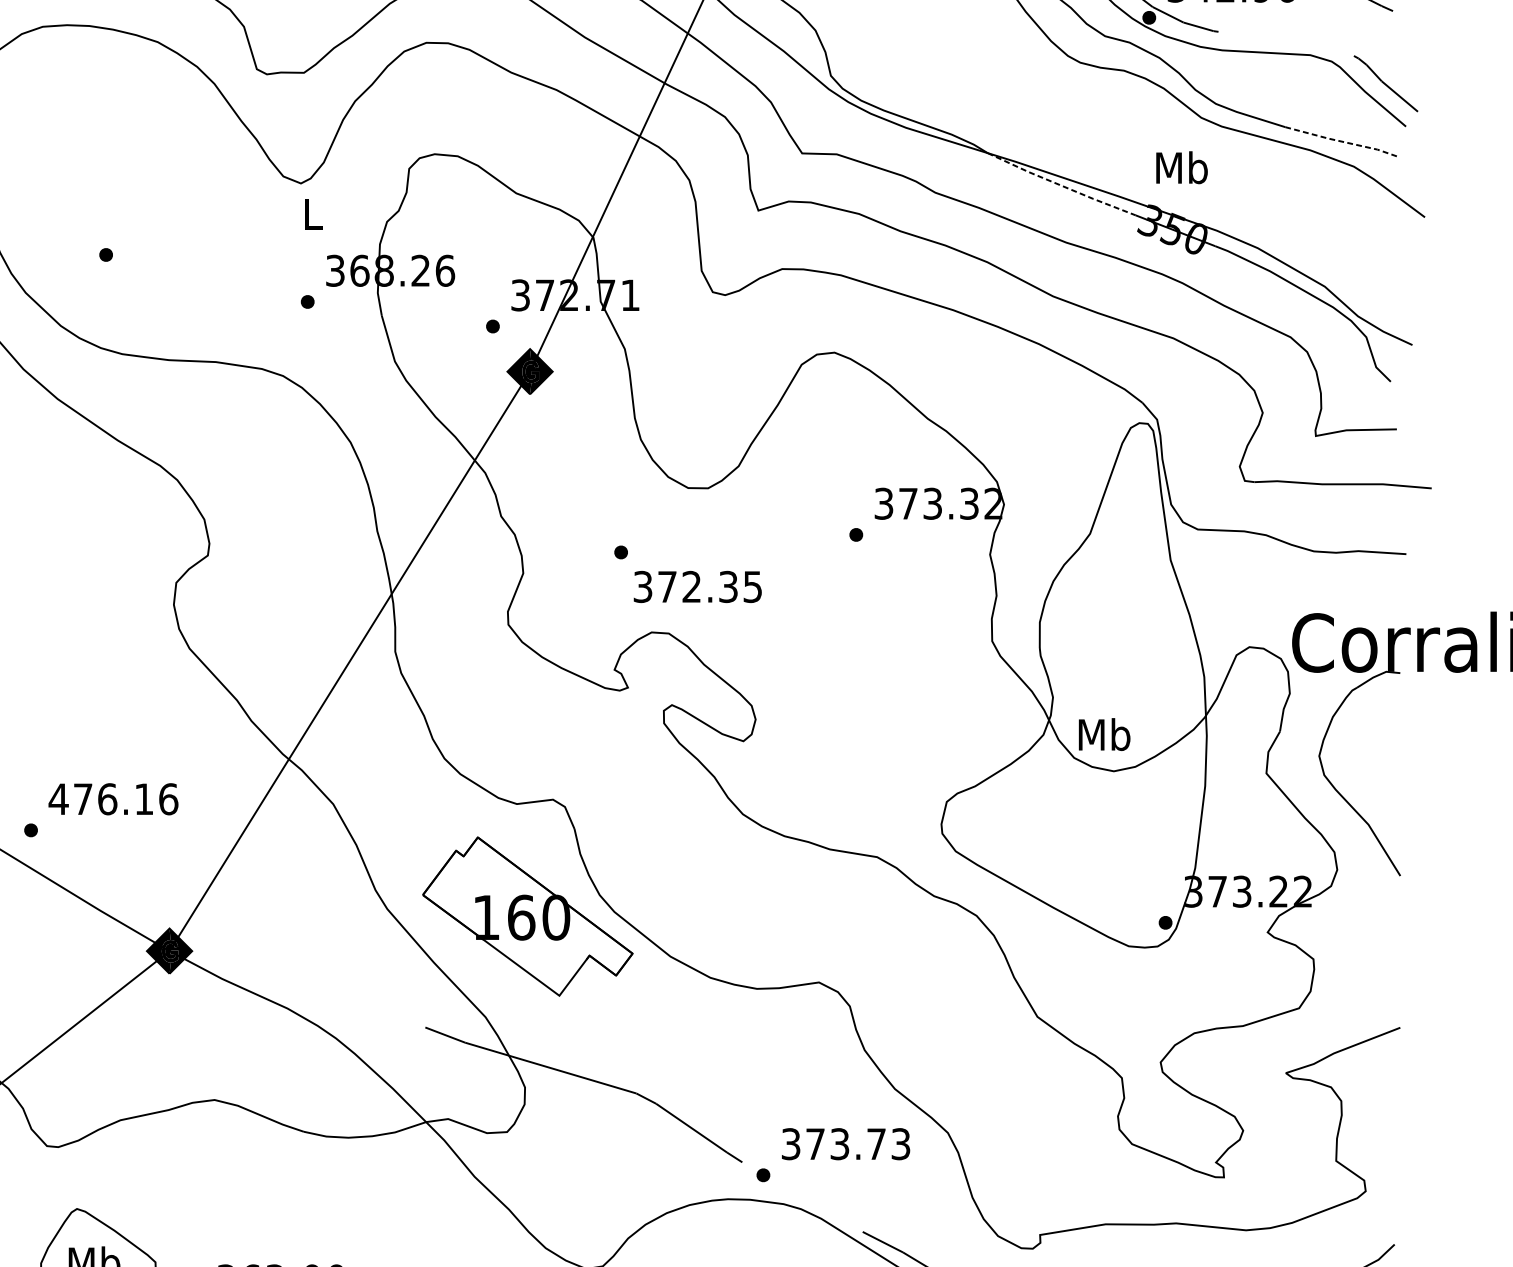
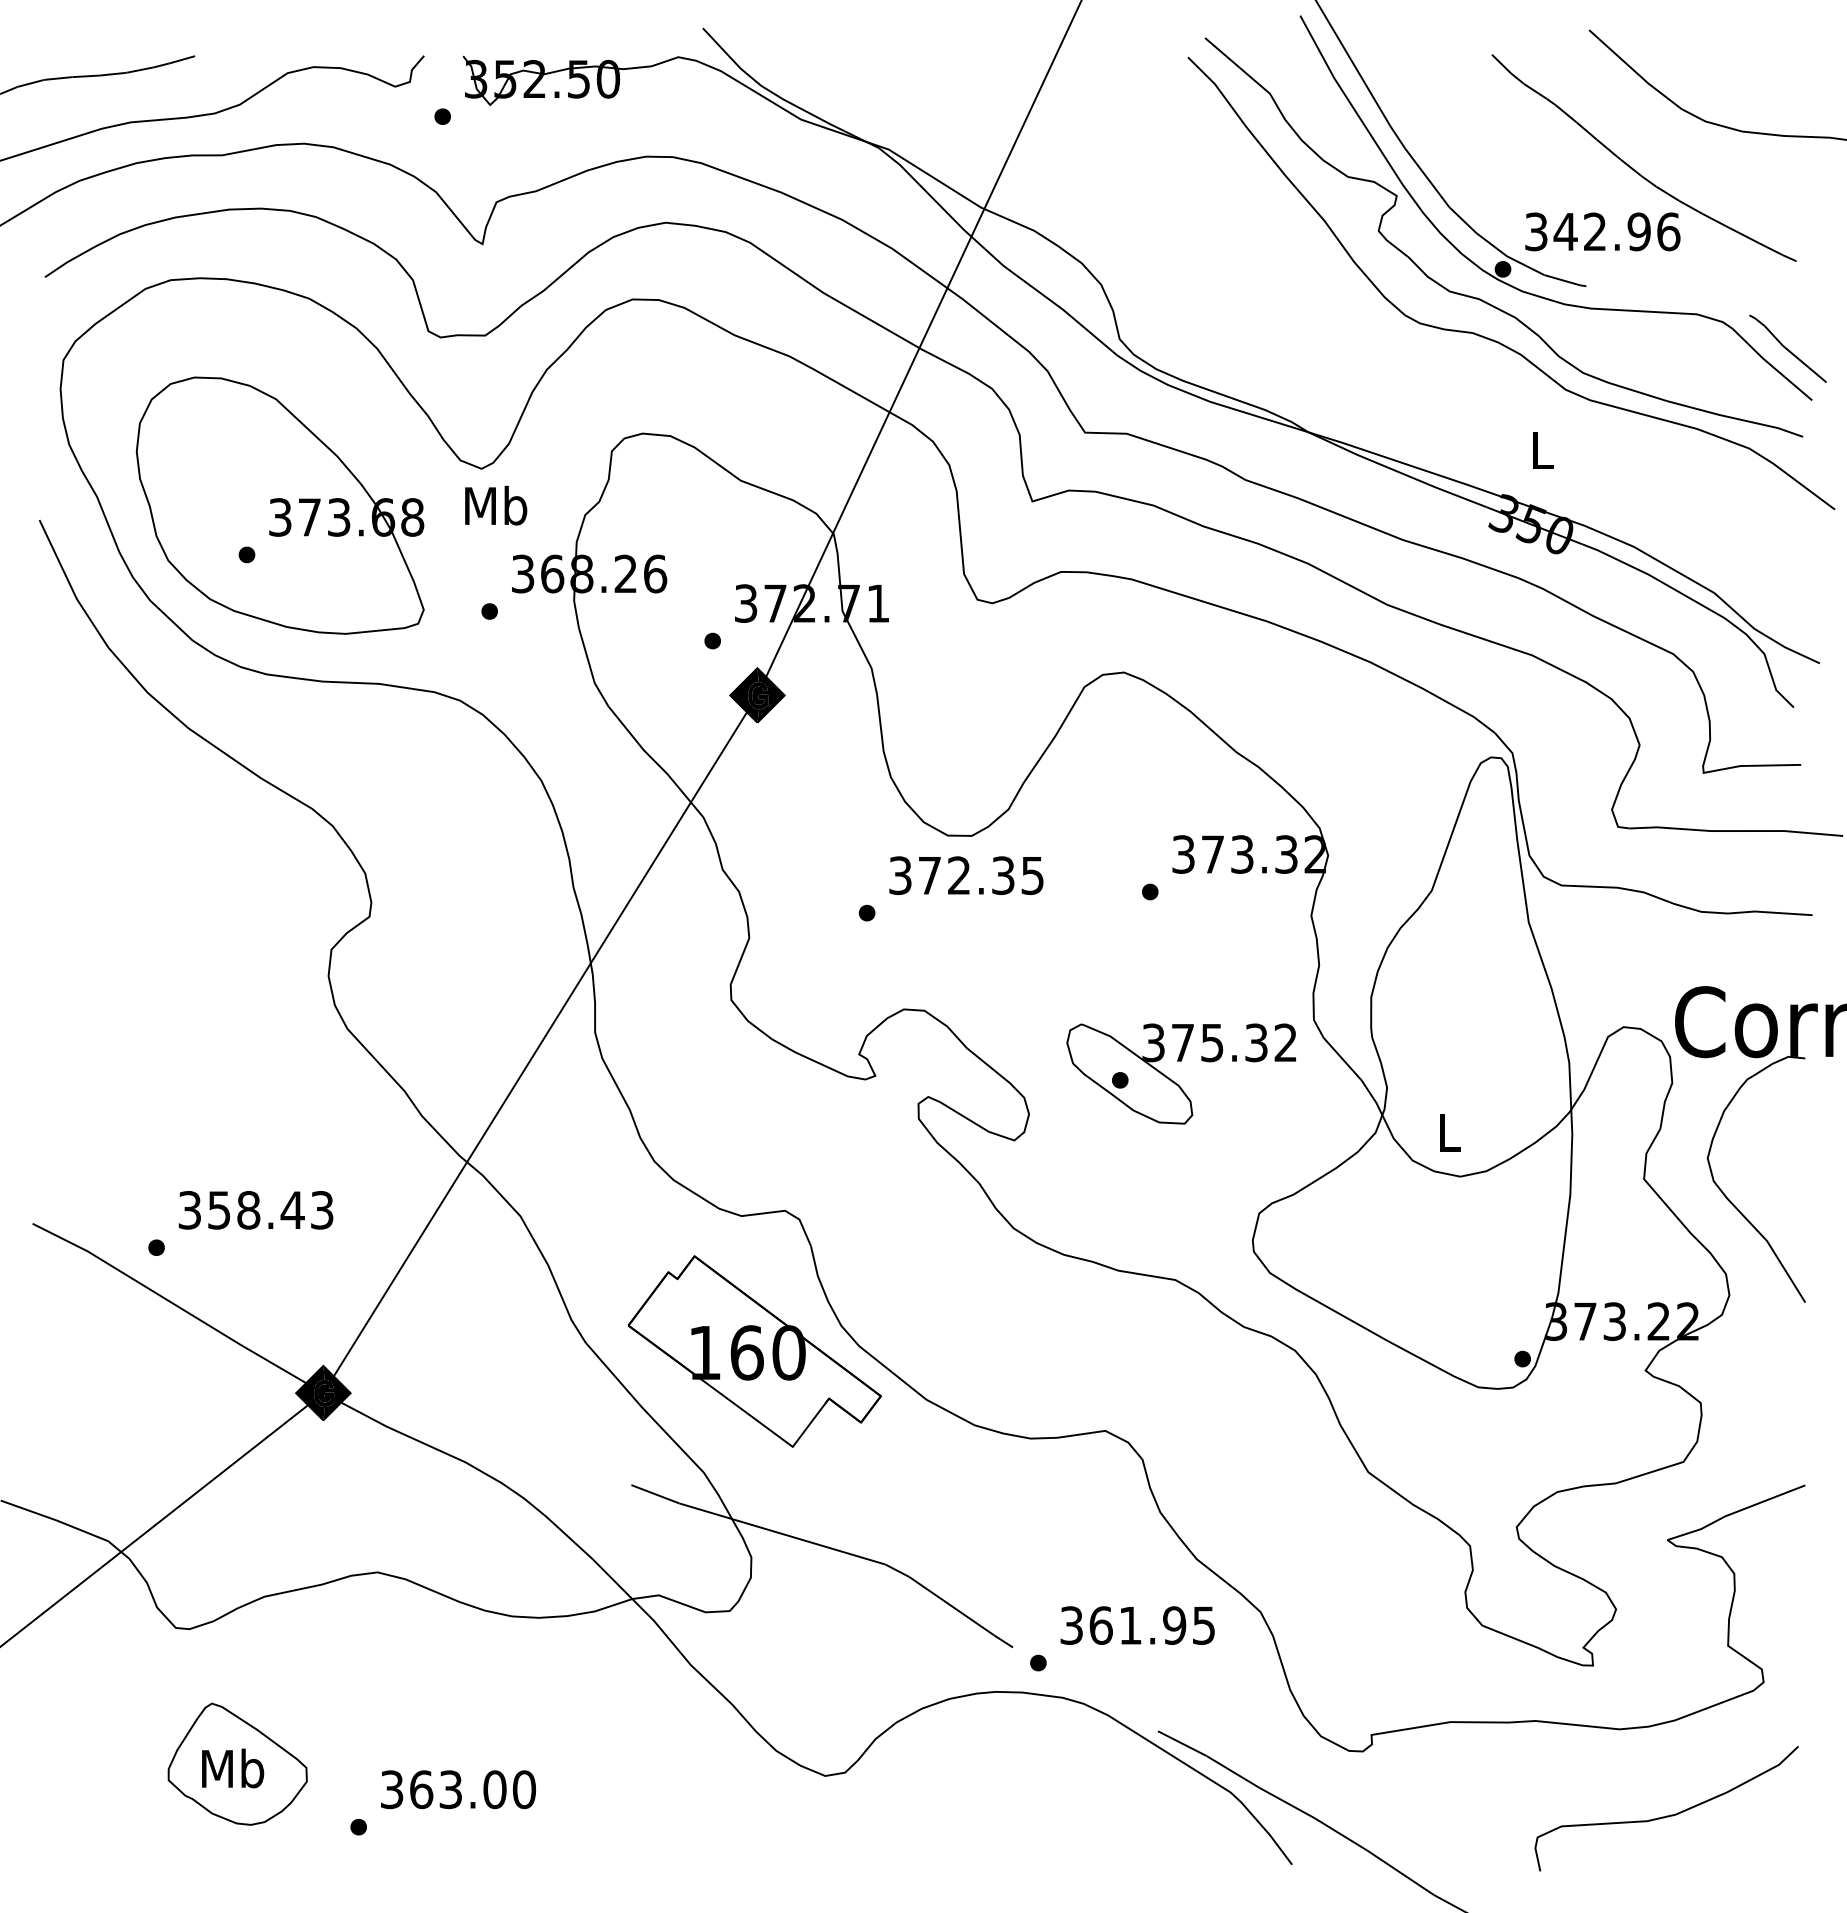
line: (1342, 141) -> (1735, 418), dashed -> solid
text: (1182, 167) -> (1542, 449), Mb -> L
line: (1061, 185) -> (1397, 471), dashed -> solid
part: (133, 213) -> (279, 505), added
text: (313, 213) -> (496, 505), L -> Mb
text: (697, 586) -> (966, 875), moved
part: (875, 691) -> (1173, 1080), added
text: (1104, 734) -> (1449, 1132), Mb -> L
text: (113, 799) -> (255, 1210), 476.16 -> 358.43
text: (858, 1144) -> (1152, 1625), 373.73 -> 361.95

